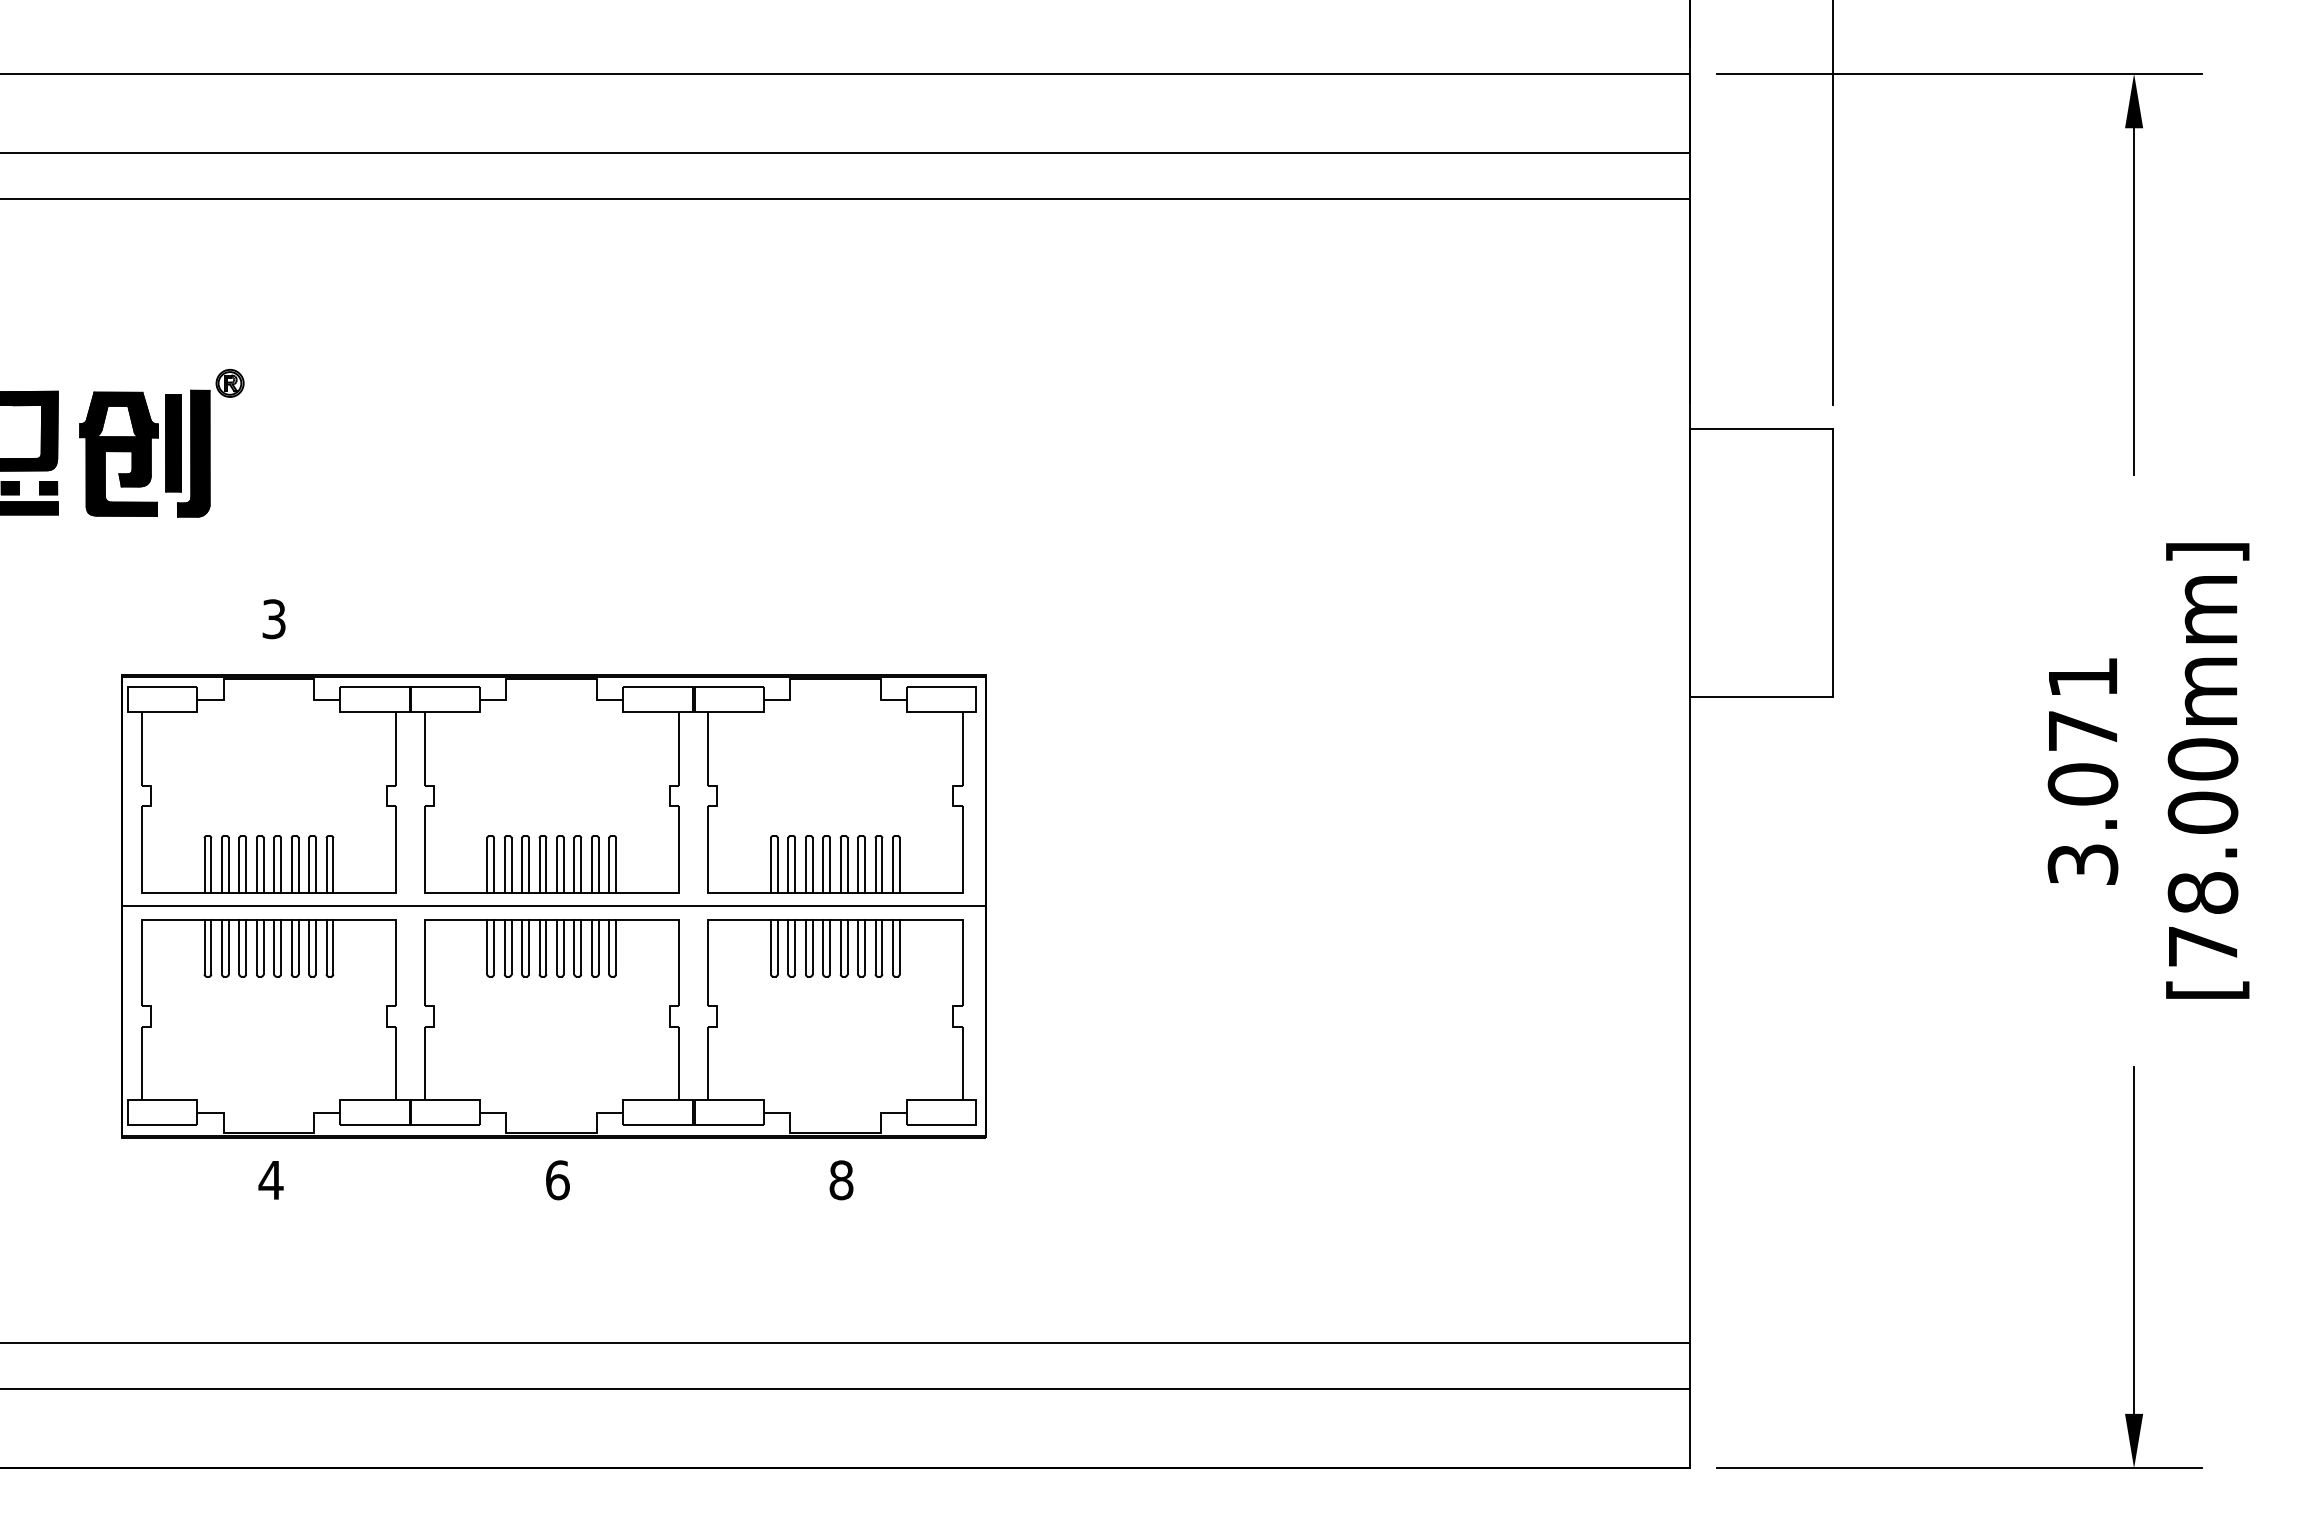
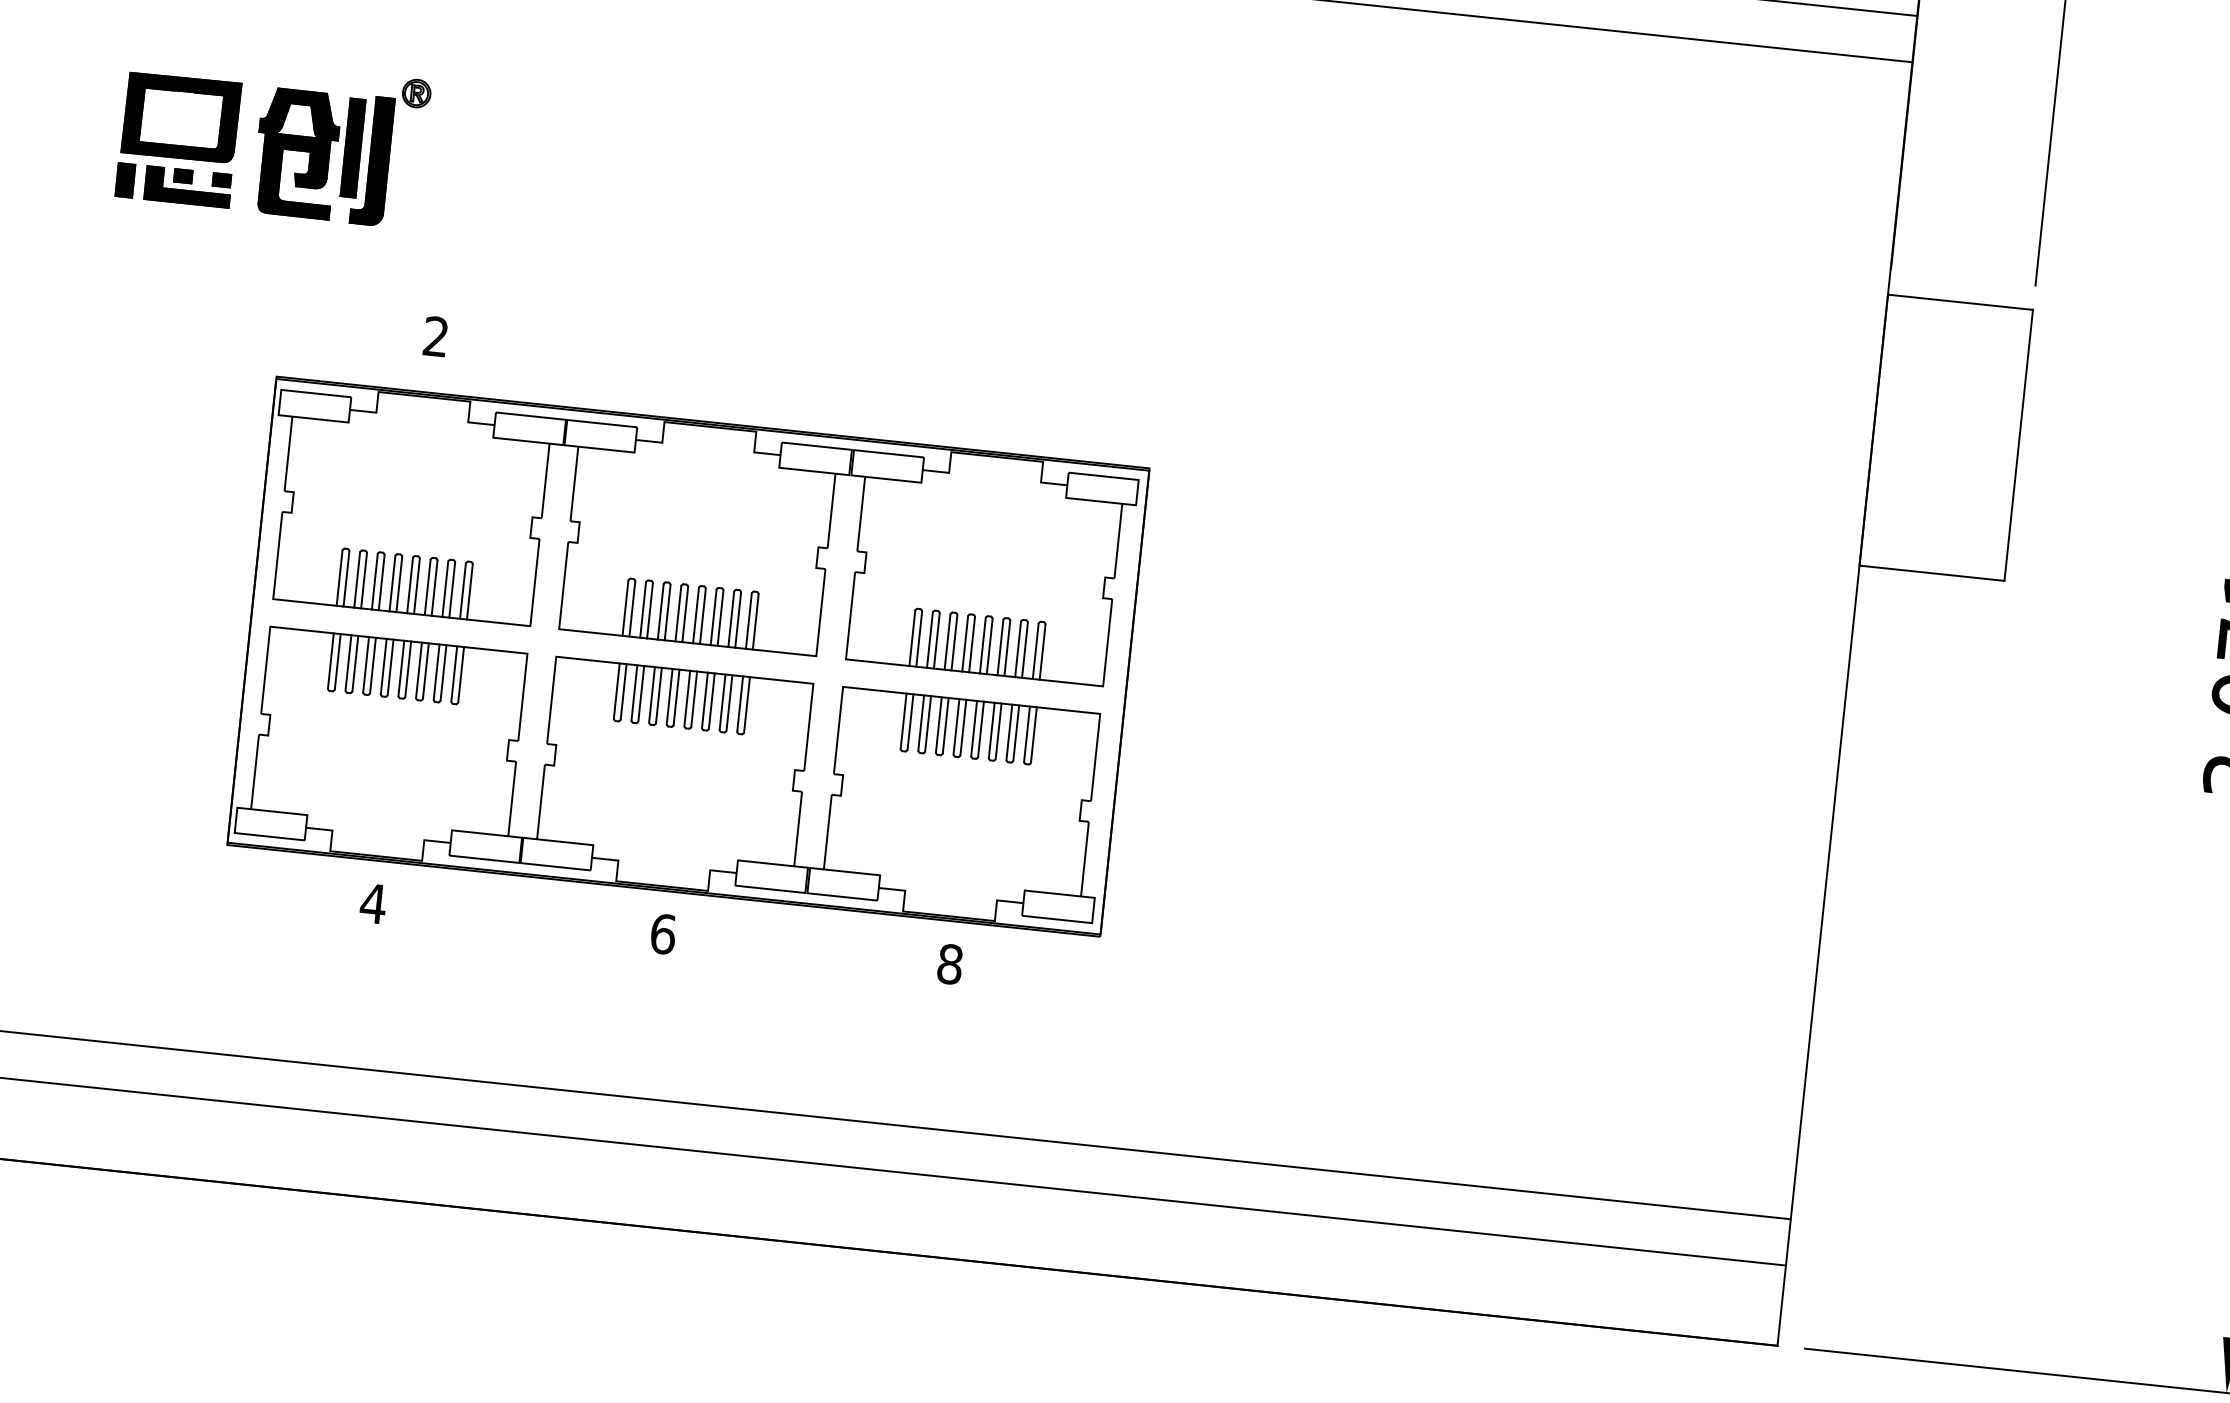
text: (273, 619) -> (435, 336), 3 -> 2
line: (553, 906) -> (688, 656), removed

